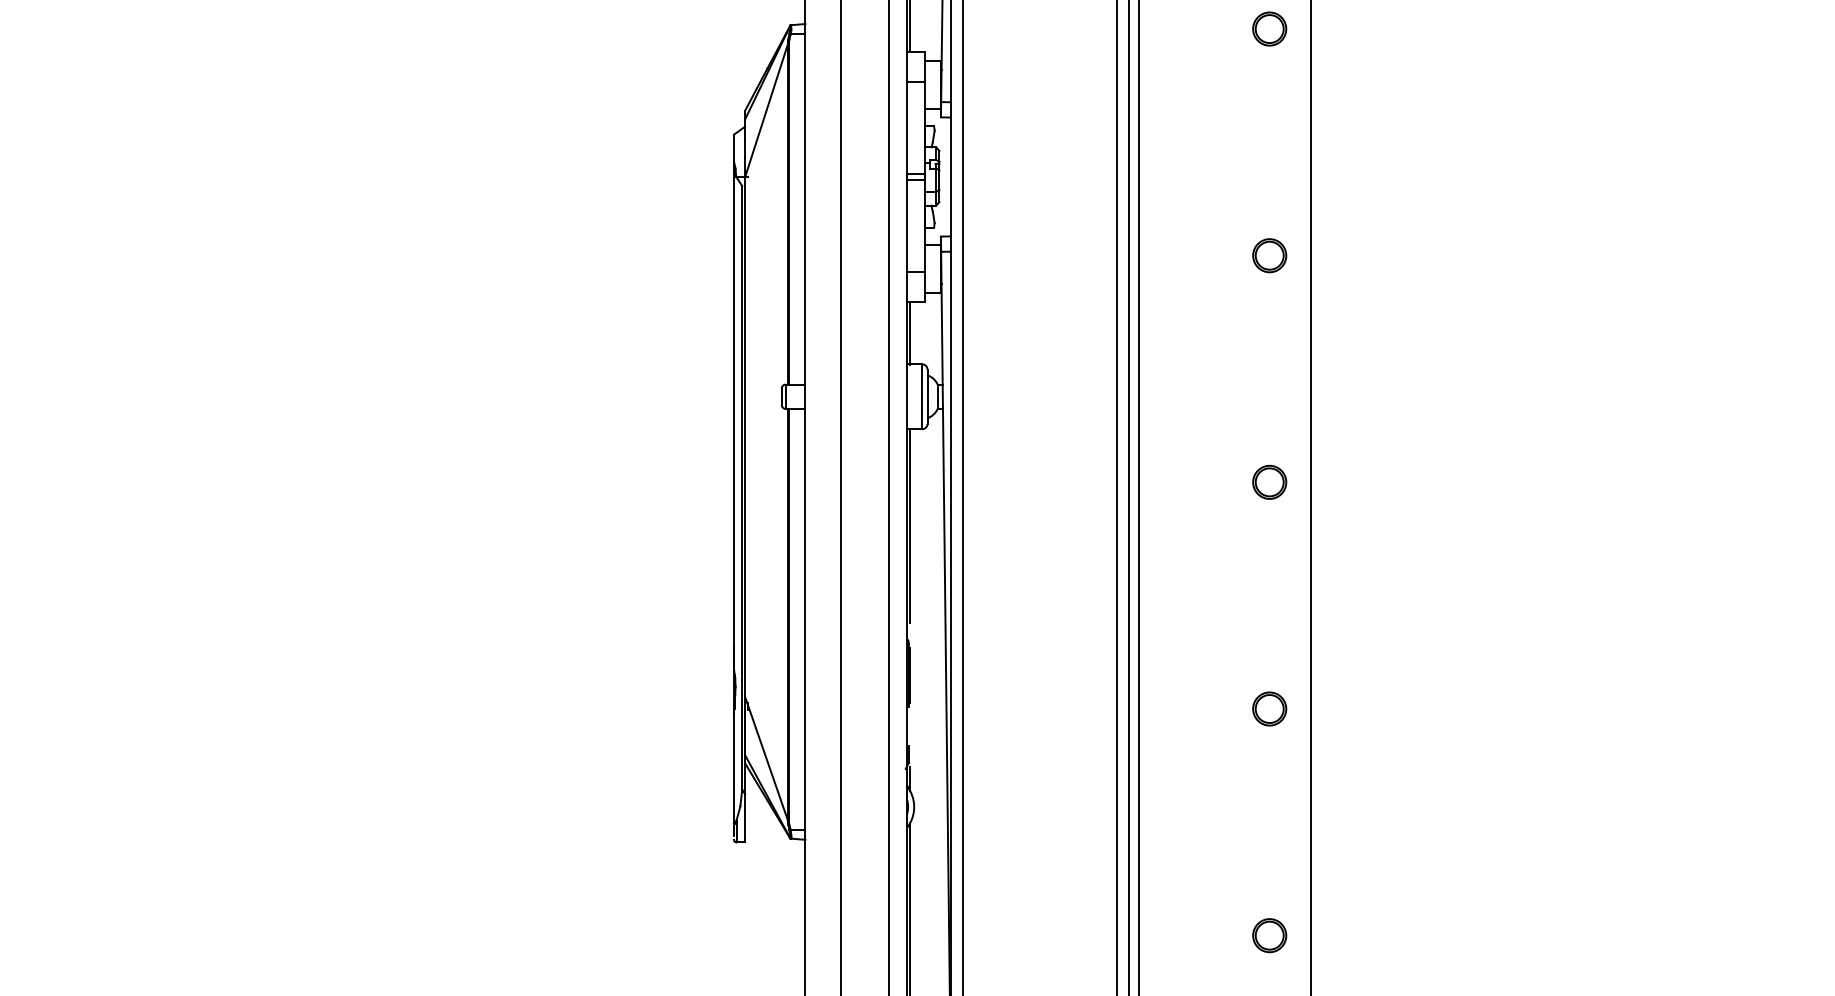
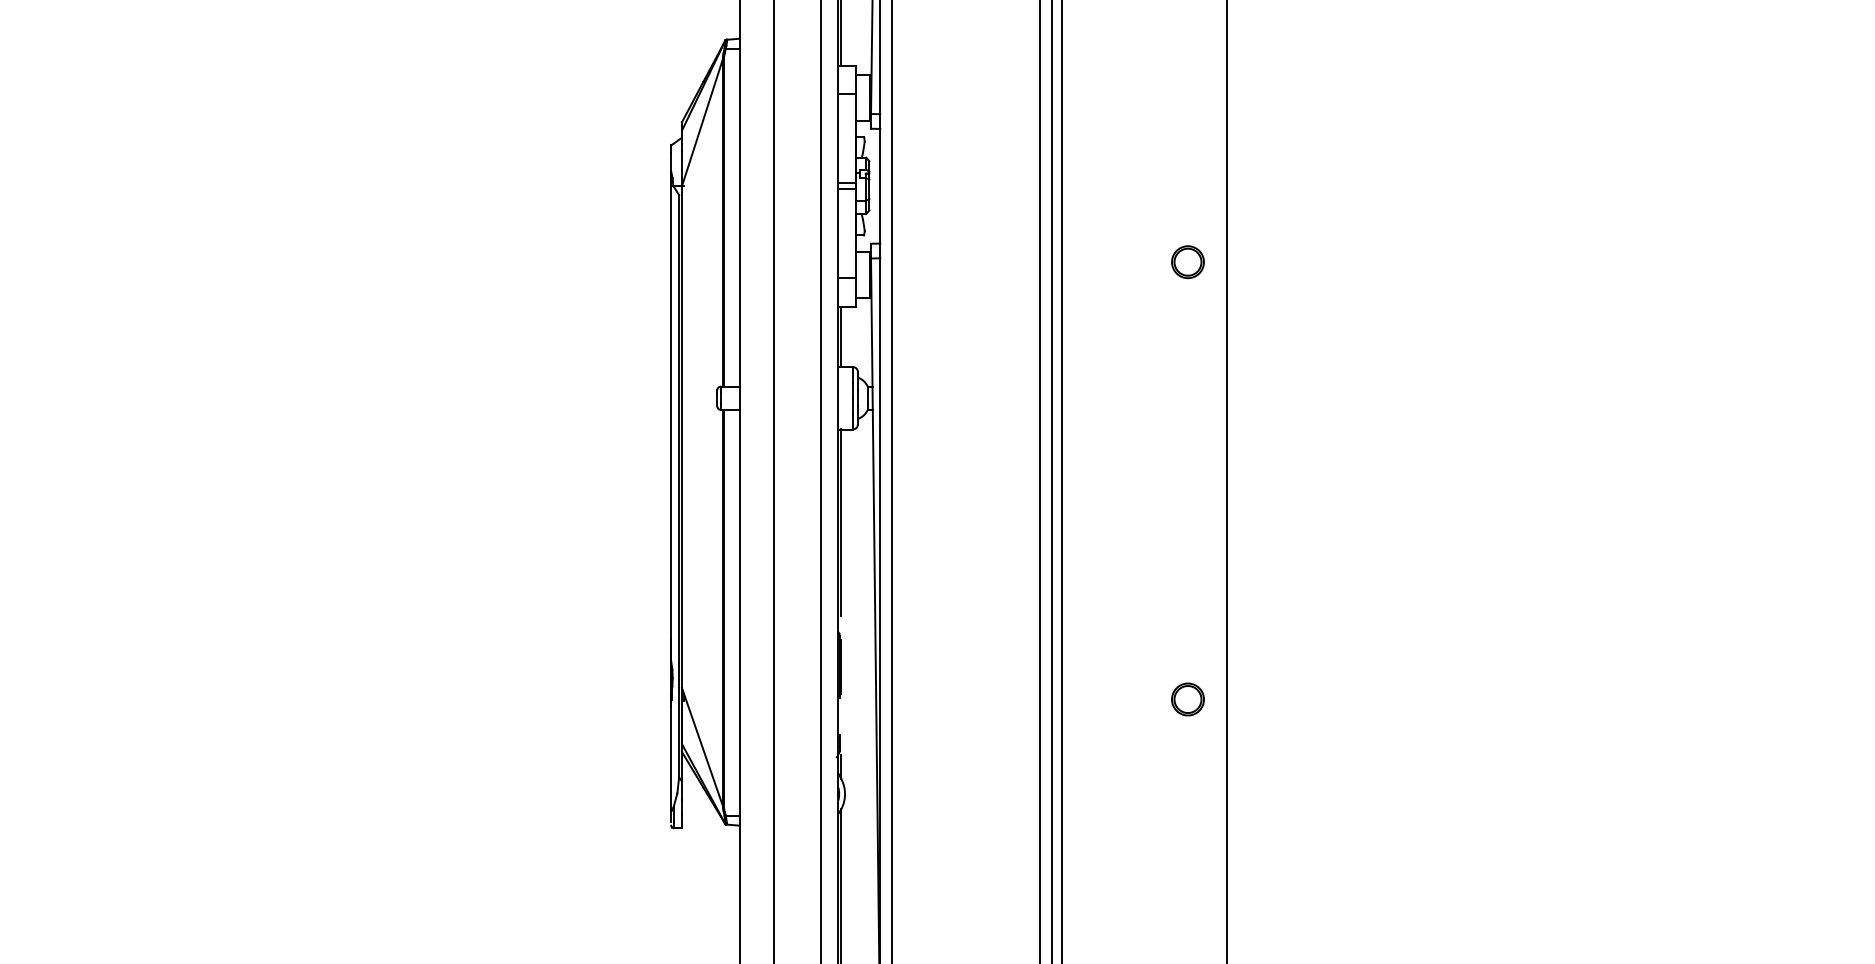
part: (1269, 29) -> (1187, 43), removed
part: (1269, 481) -> (1187, 480), removed
part: (1269, 934) -> (1187, 917), removed

